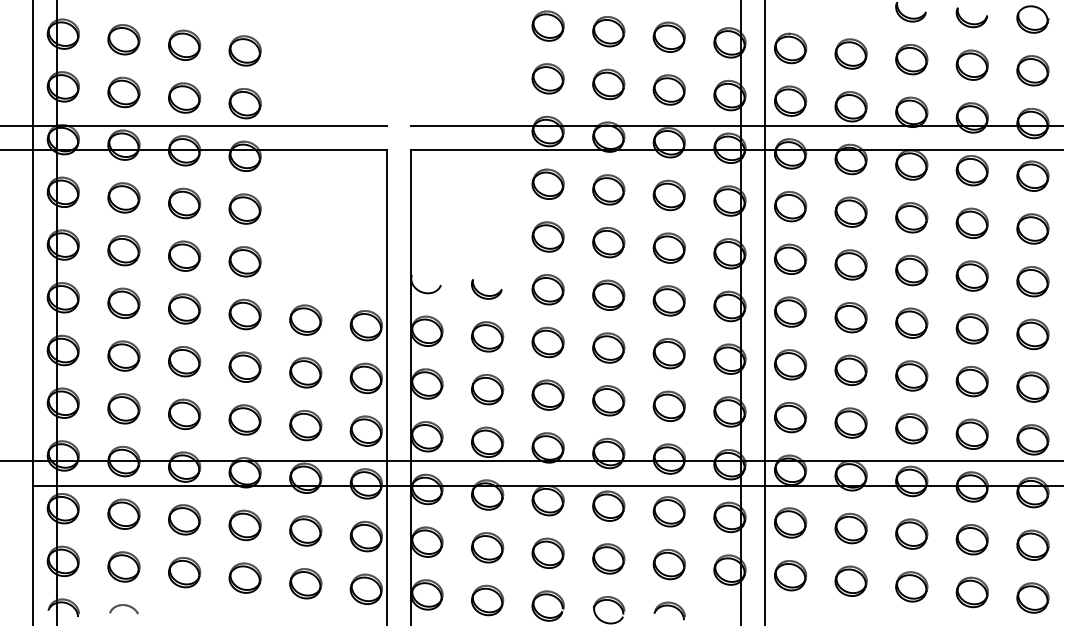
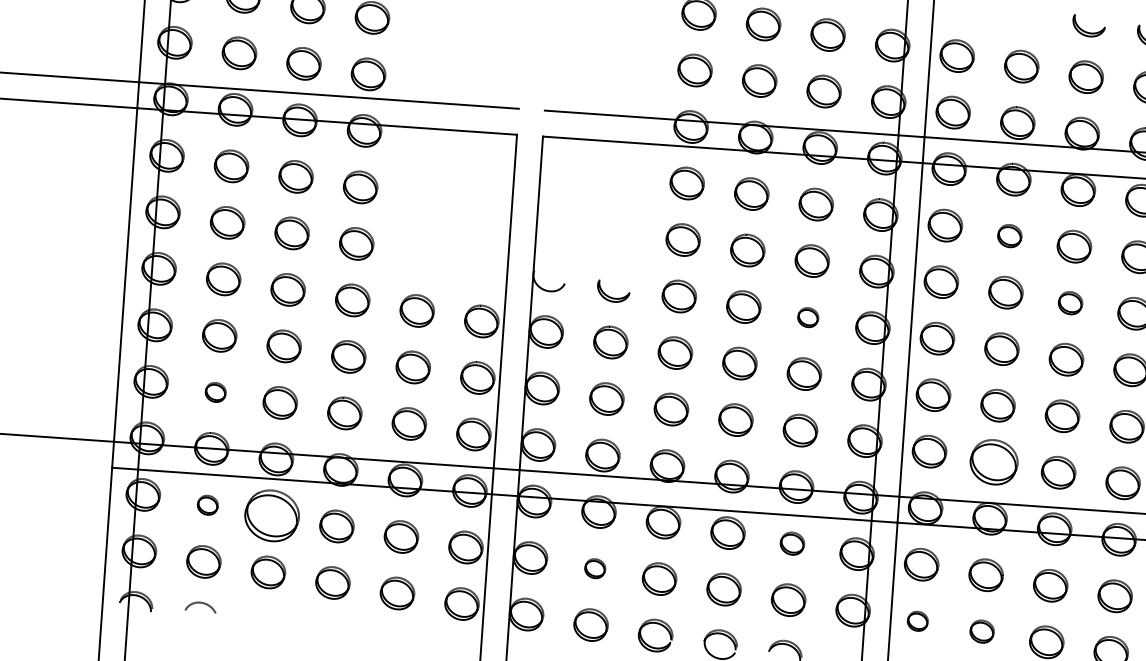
part: (850, 211) -> (1009, 235), size x0.7
part: (911, 270) -> (1070, 303), size x0.7
part: (668, 300) -> (807, 317), size x0.6
part: (123, 408) -> (215, 392), size x0.6
part: (850, 422) -> (993, 461), size x1.4
part: (668, 511) -> (791, 543), size x0.7
part: (123, 513) -> (207, 504), size x0.6
part: (184, 519) -> (272, 515), size x1.6
part: (487, 547) -> (595, 568), size x0.6
part: (790, 575) -> (917, 620), size x0.6
part: (850, 580) -> (981, 630), size x0.7

